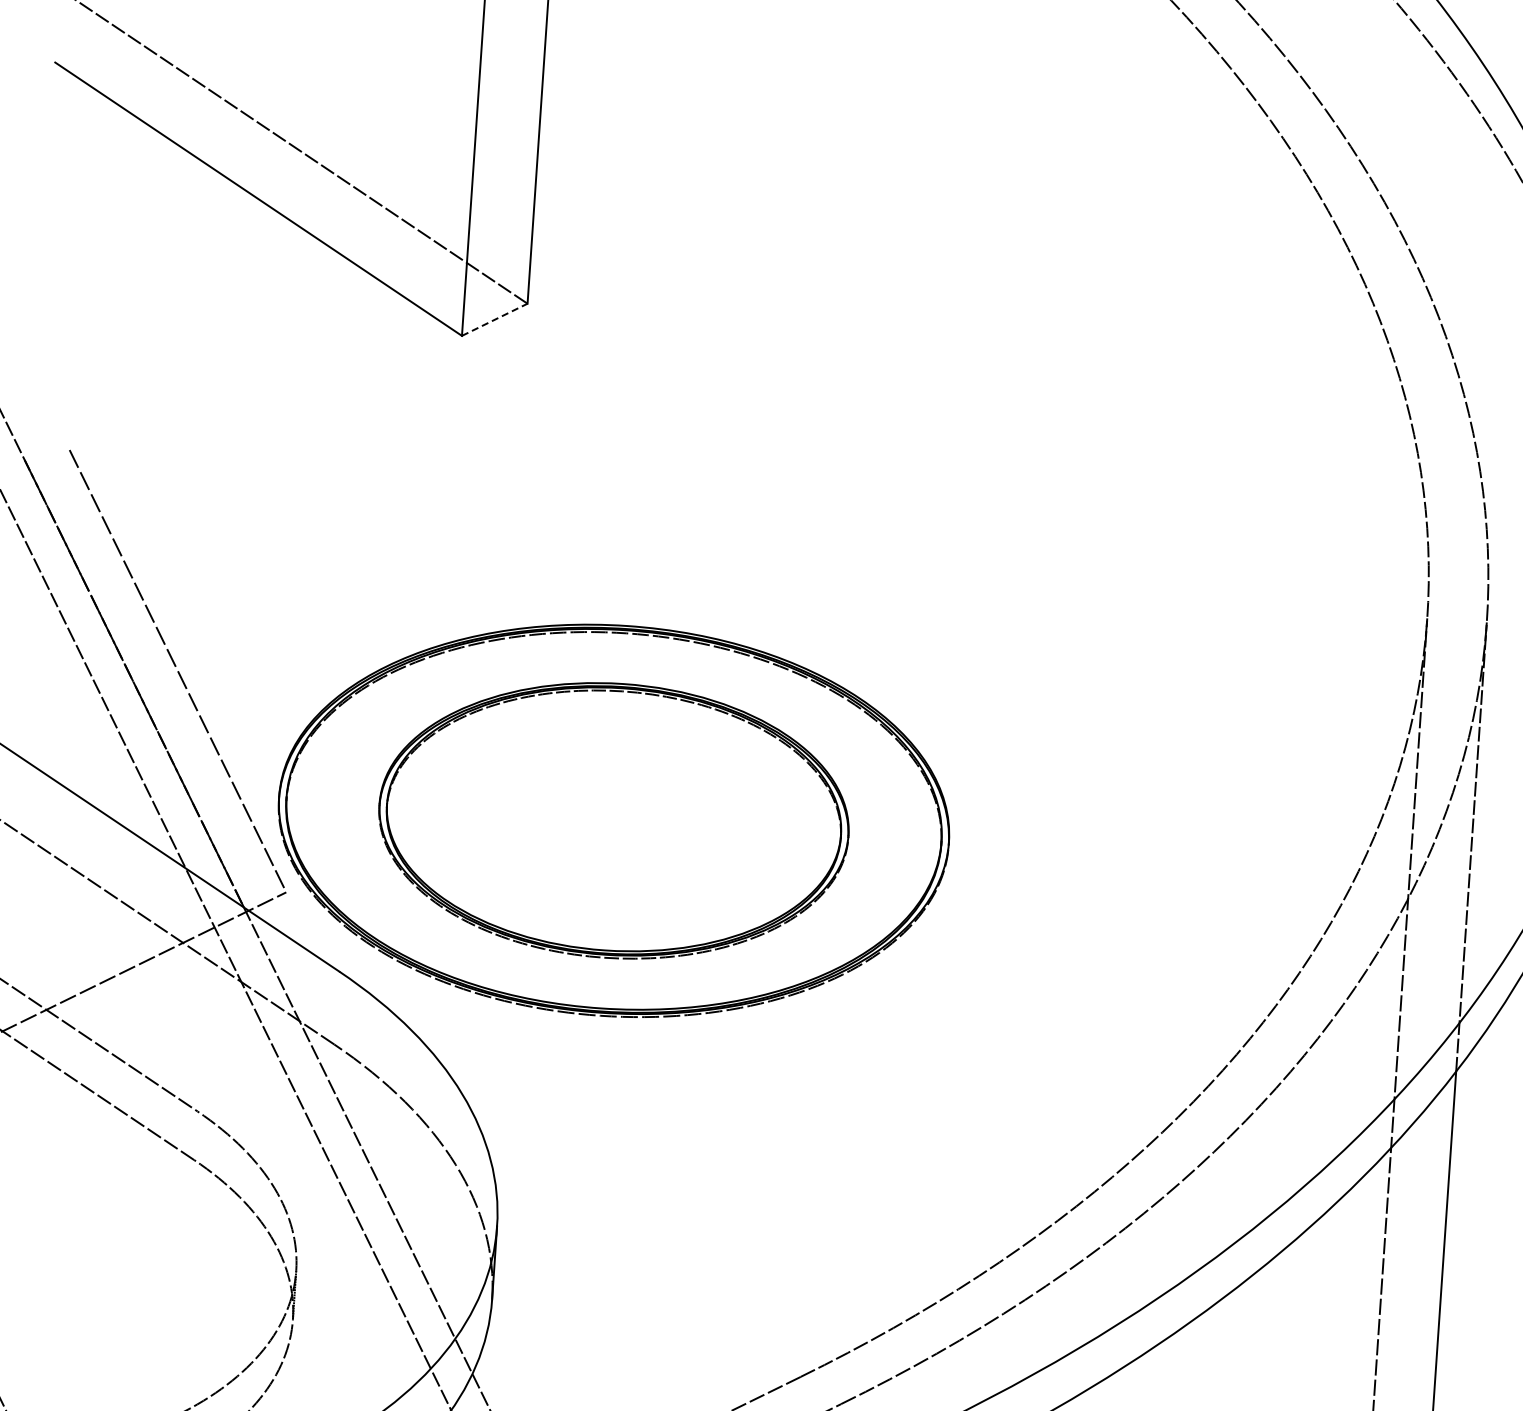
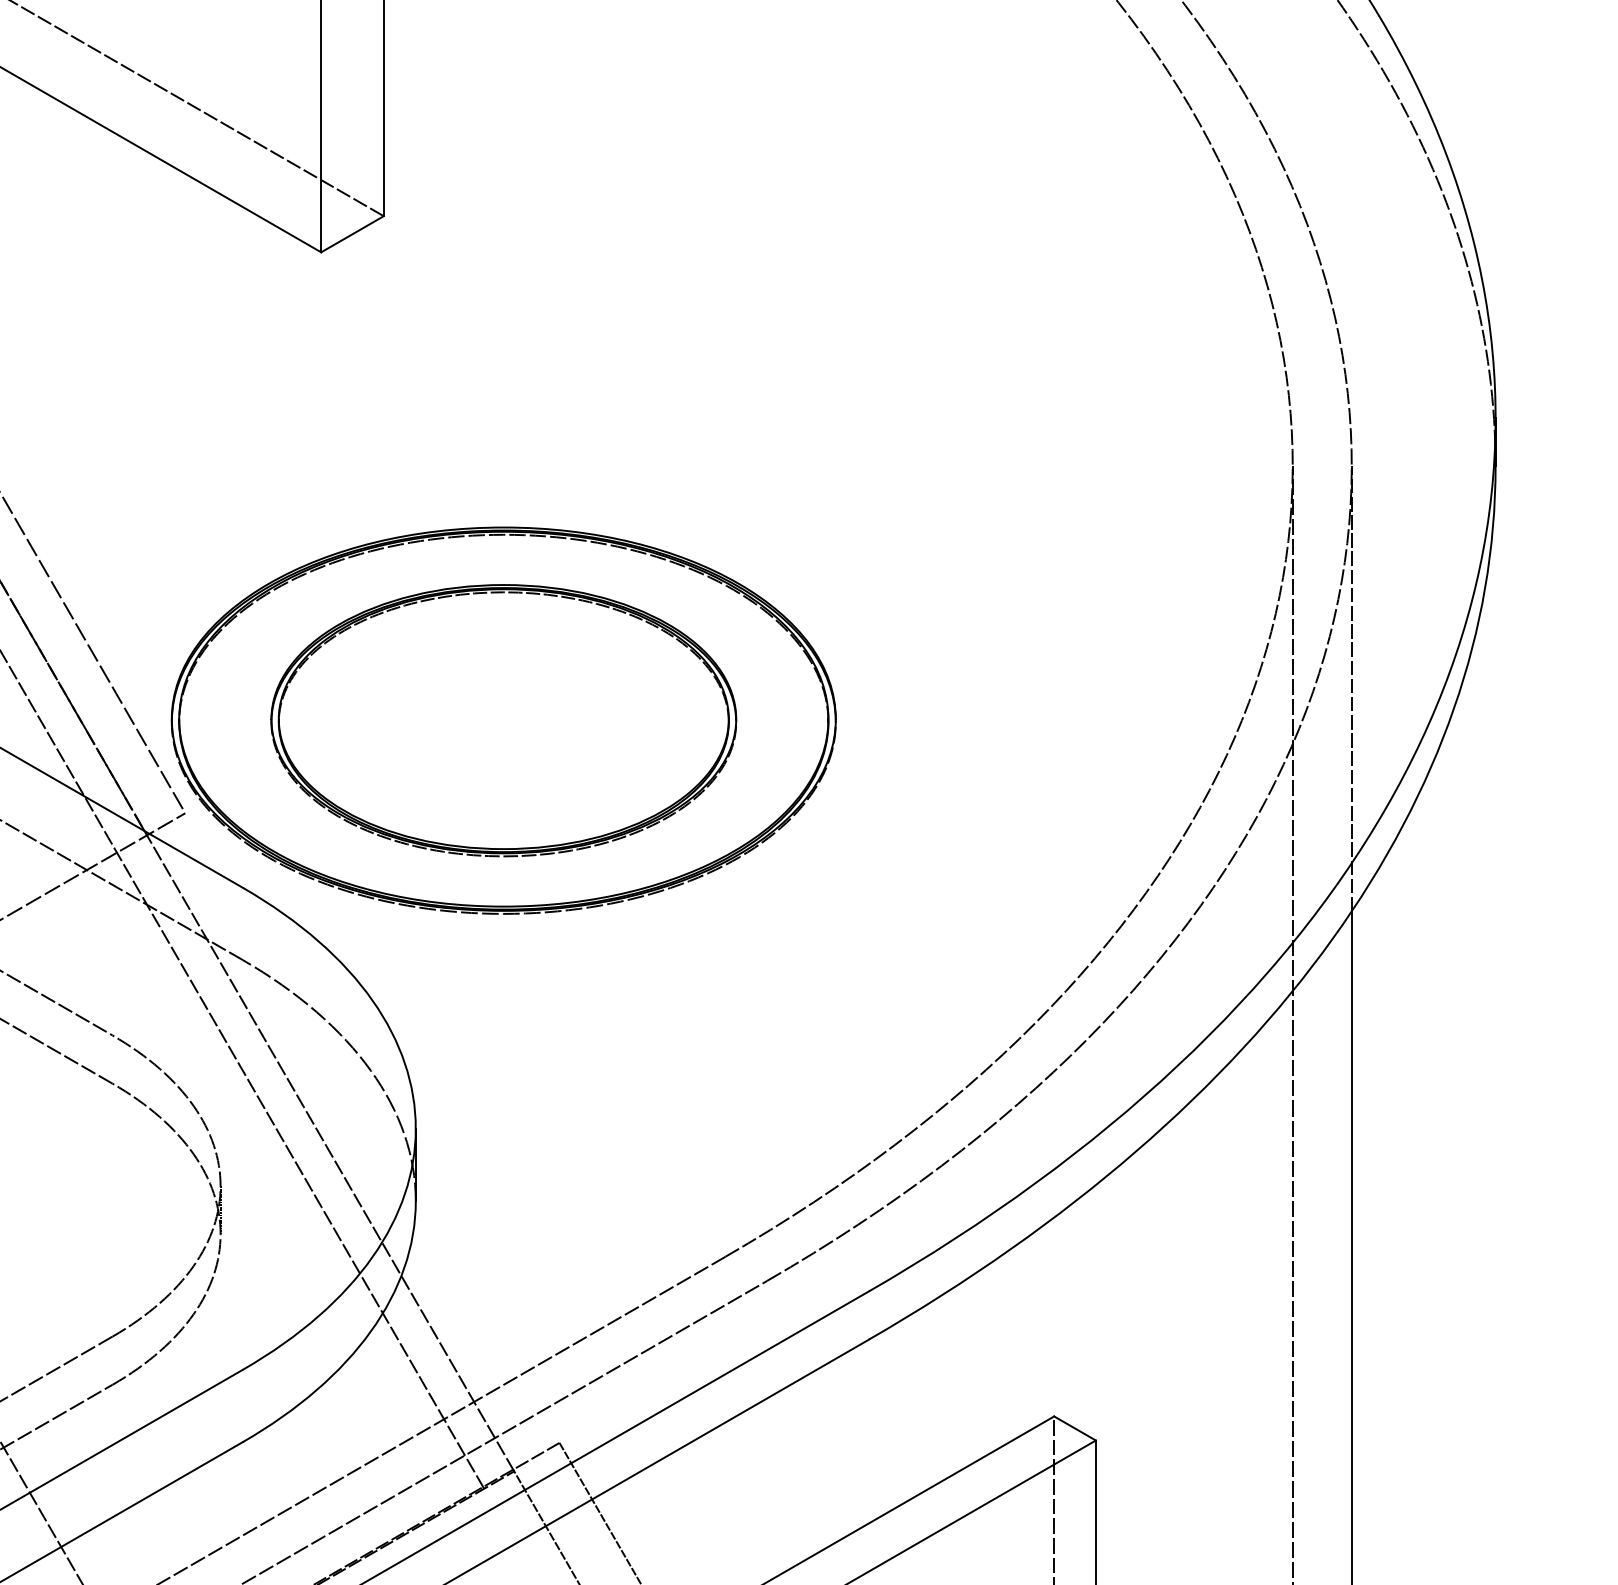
line: (494, 320) -> (352, 234), dashed -> solid

